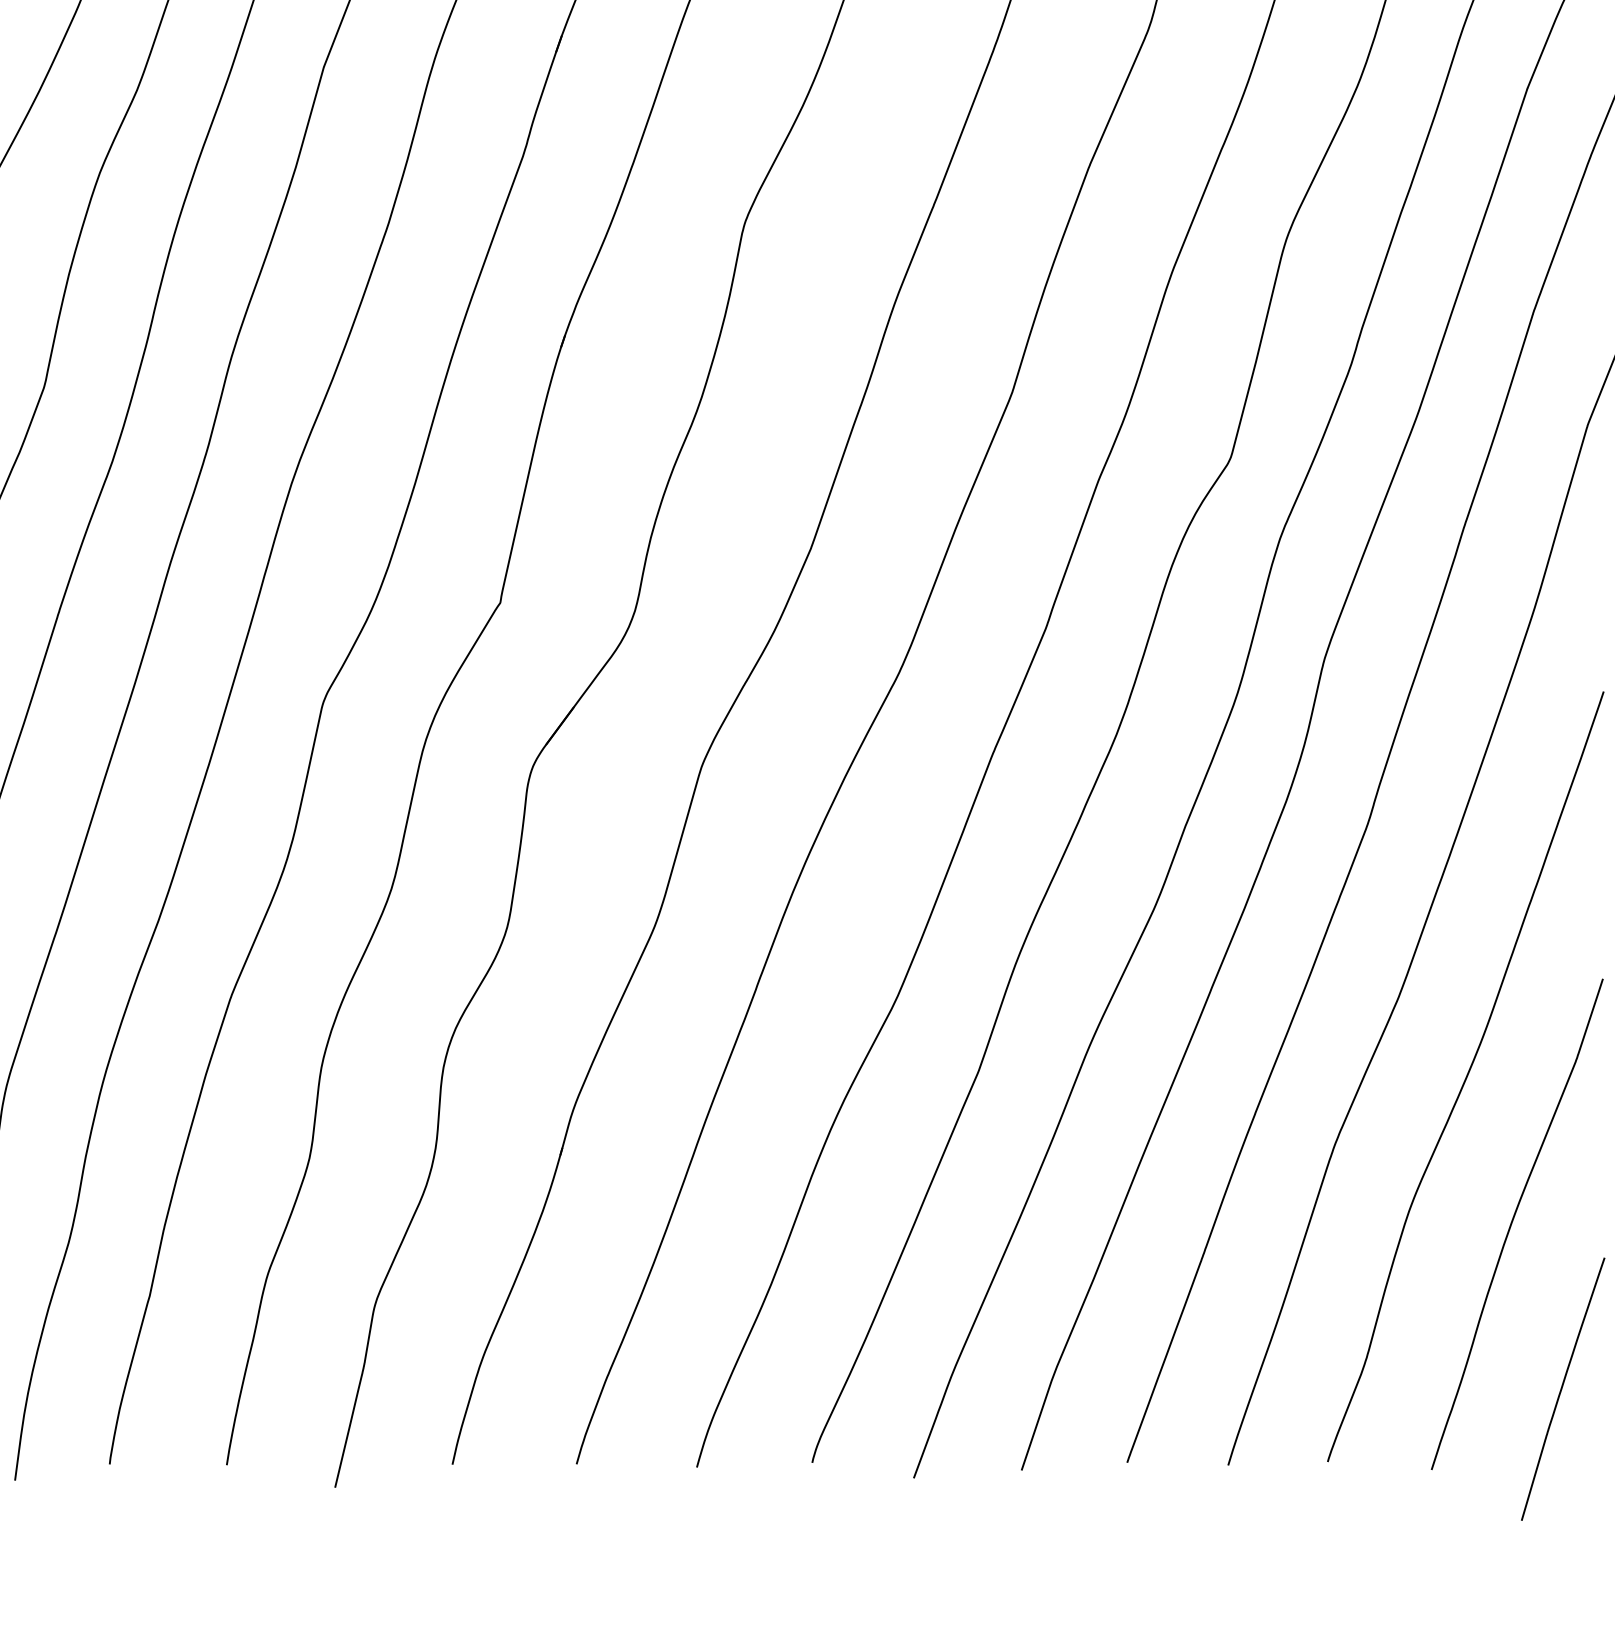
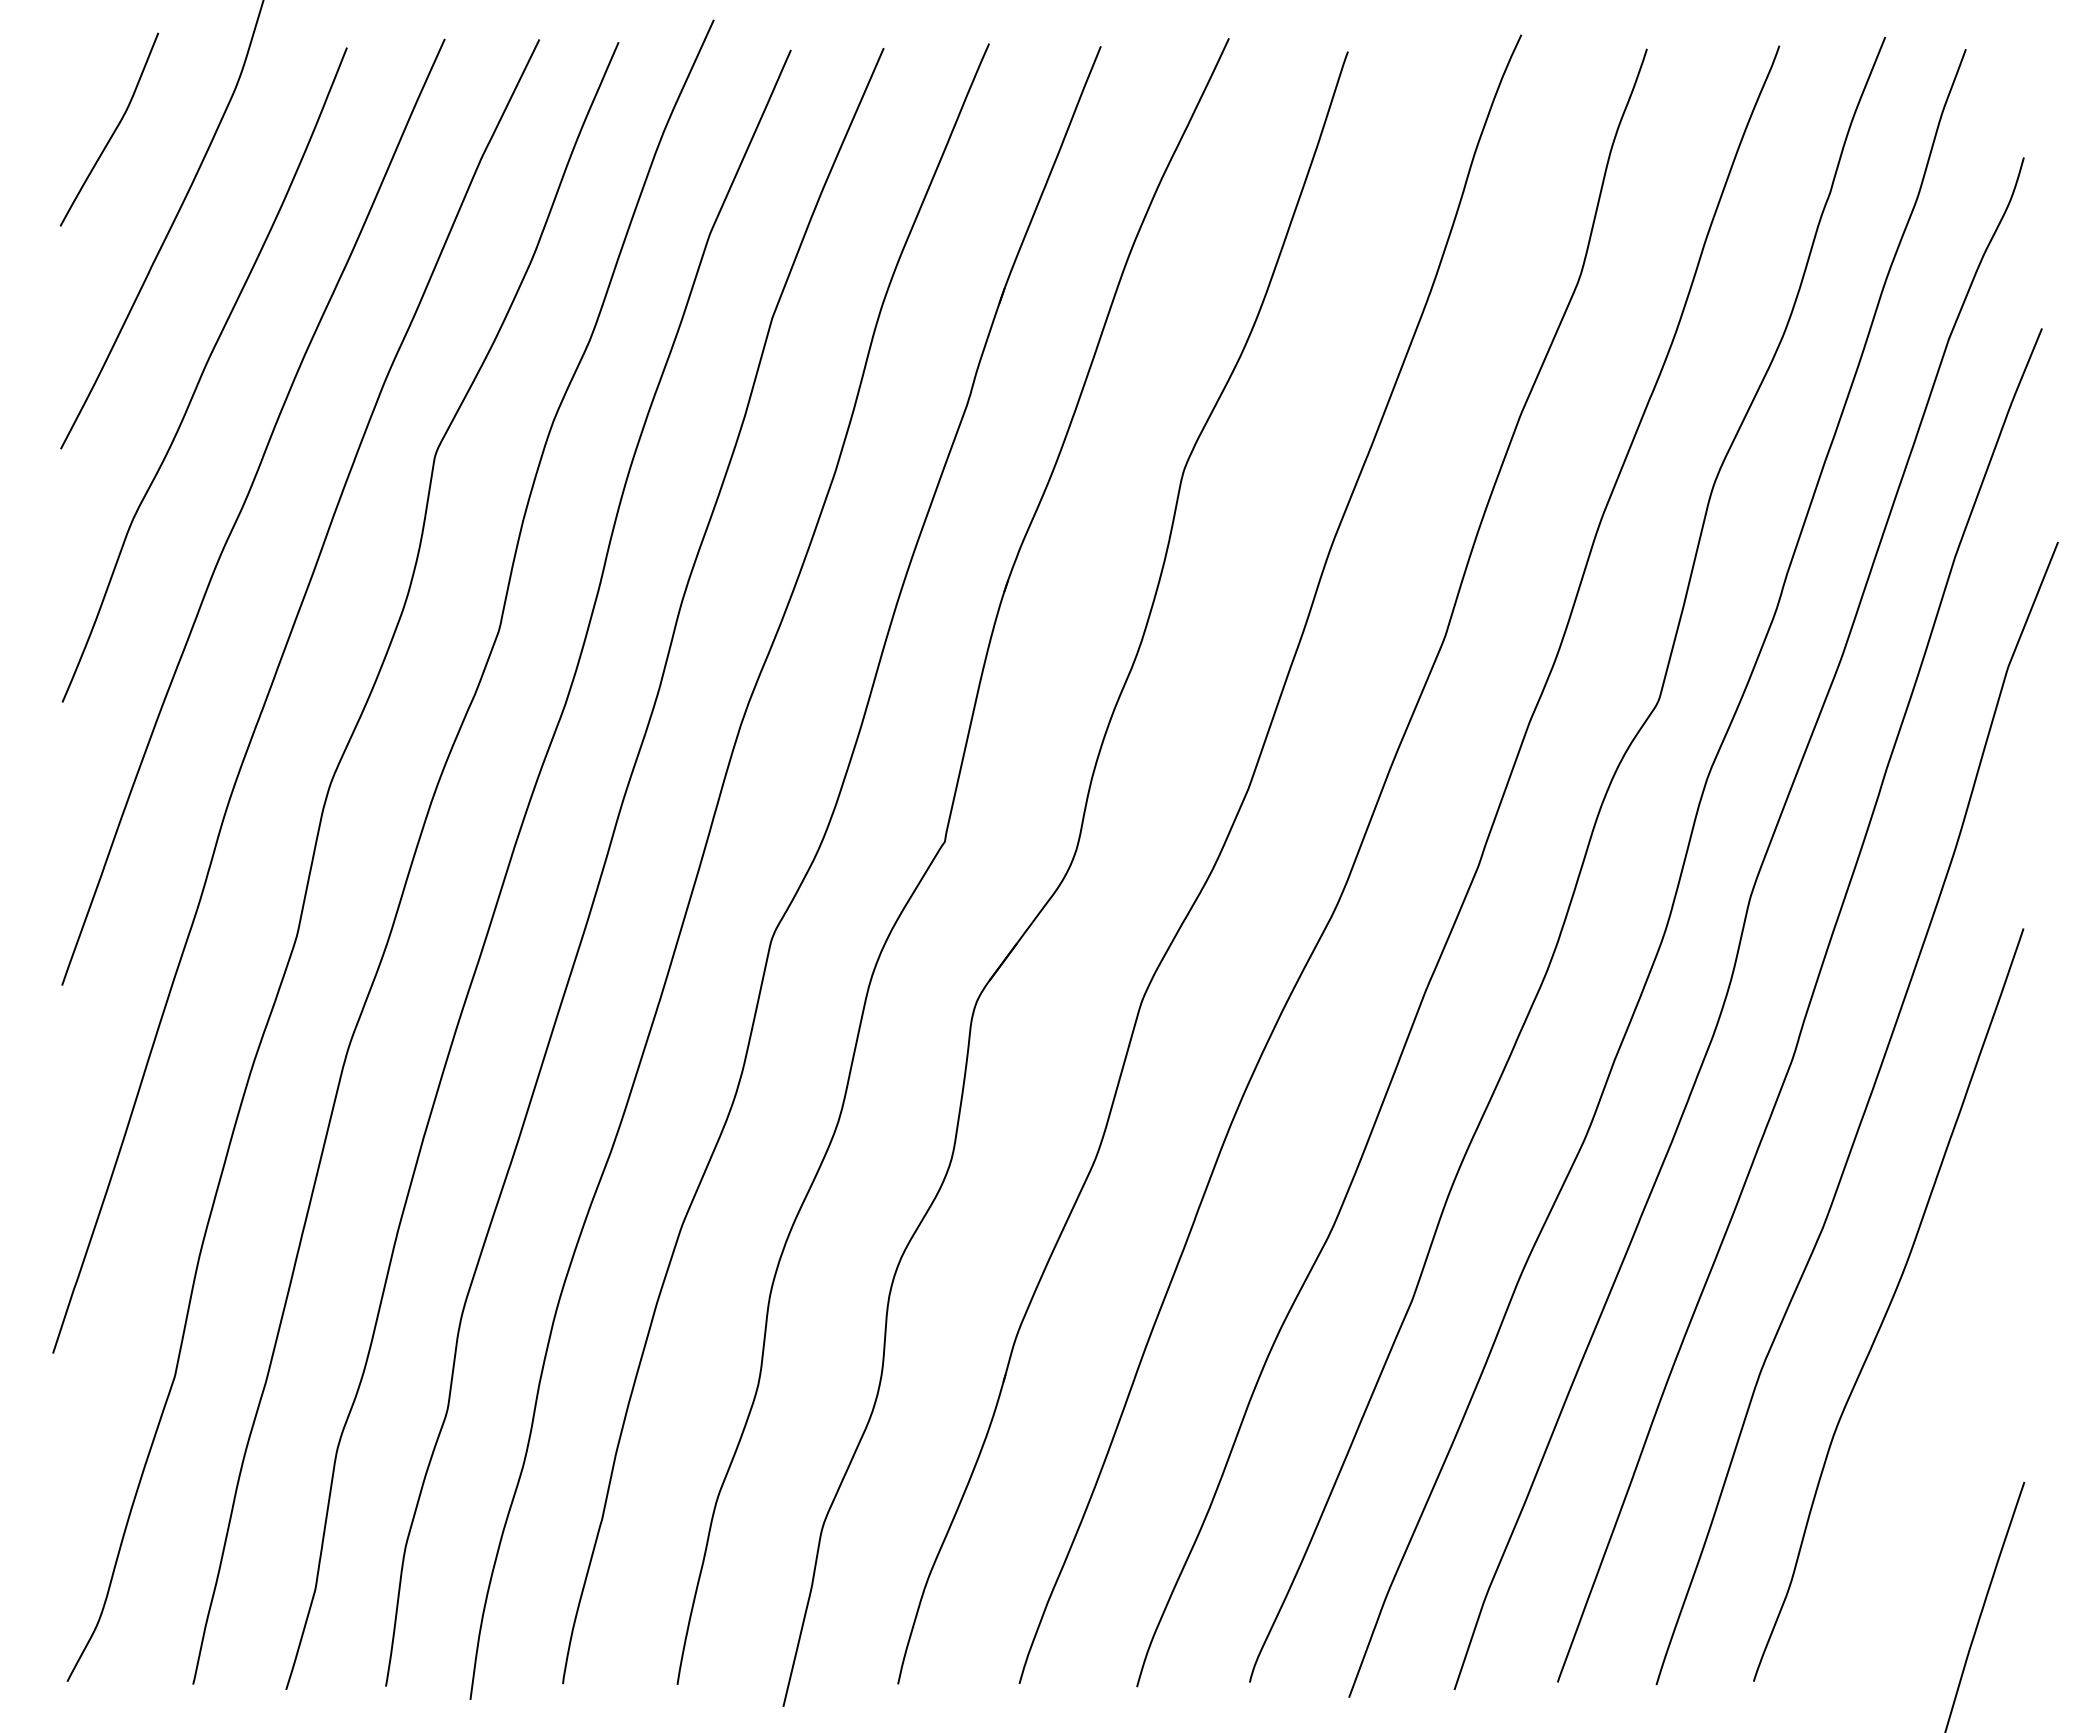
curve: (1512, 1223) -> (1934, 1448), removed

